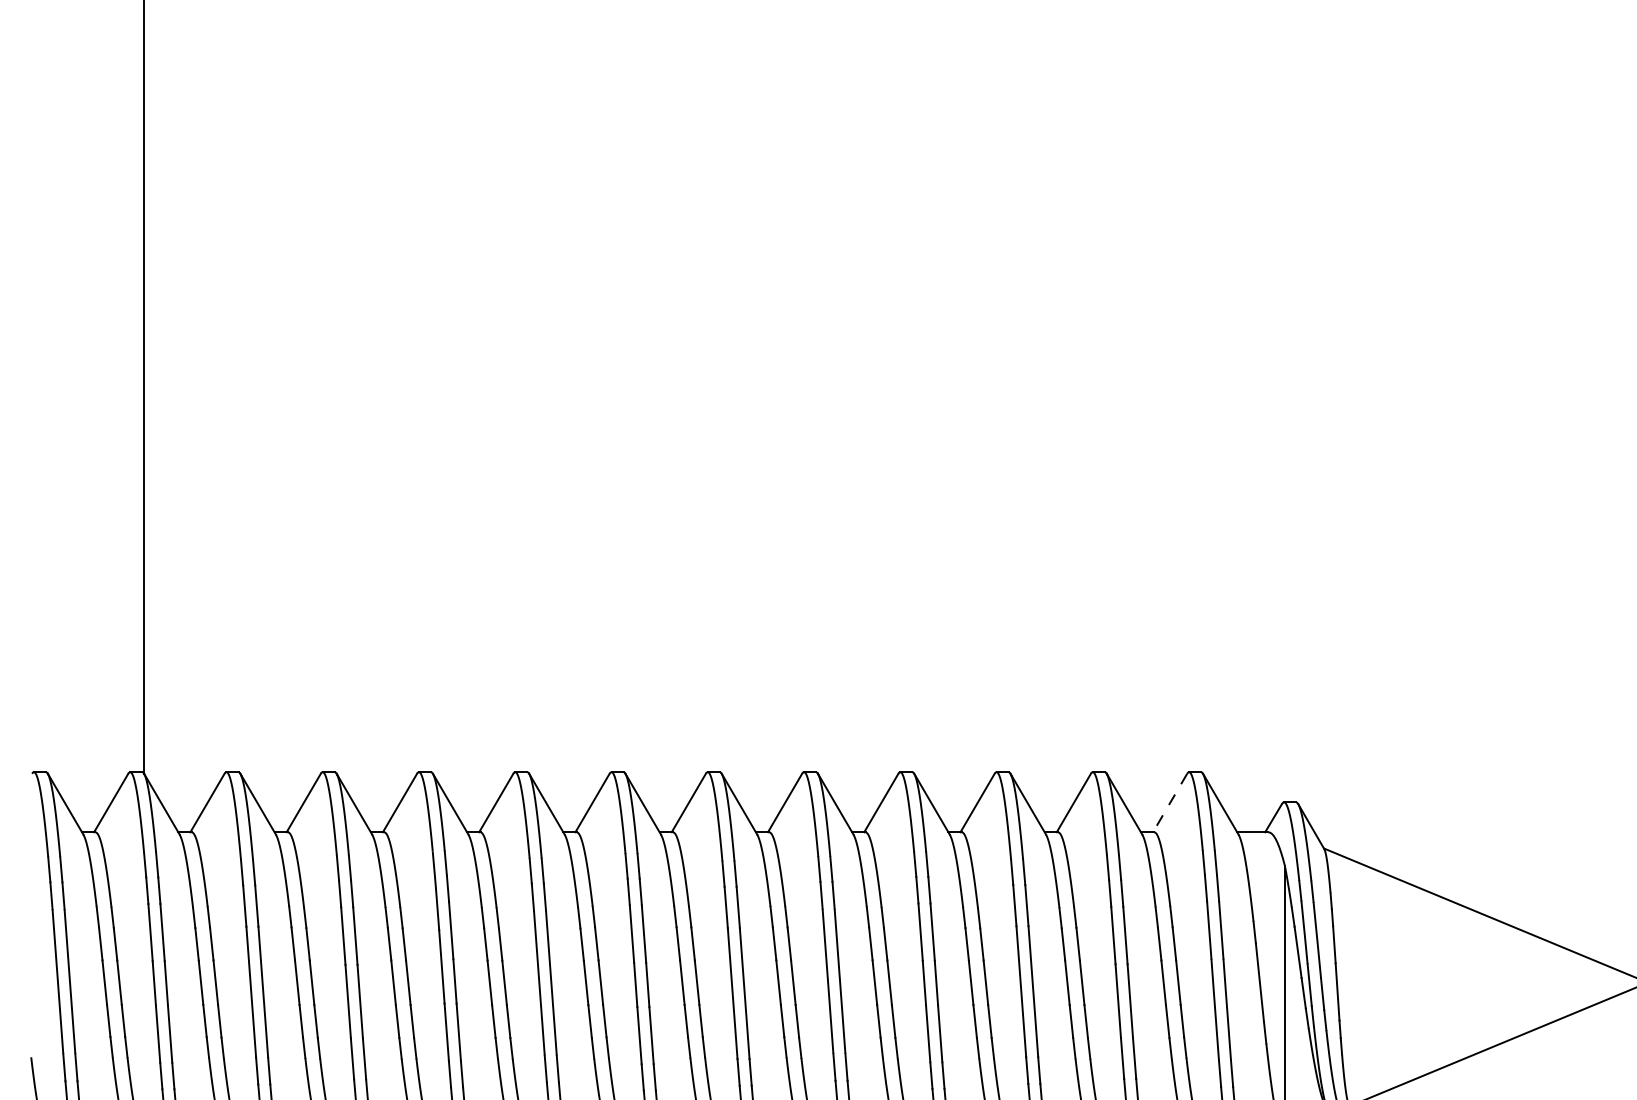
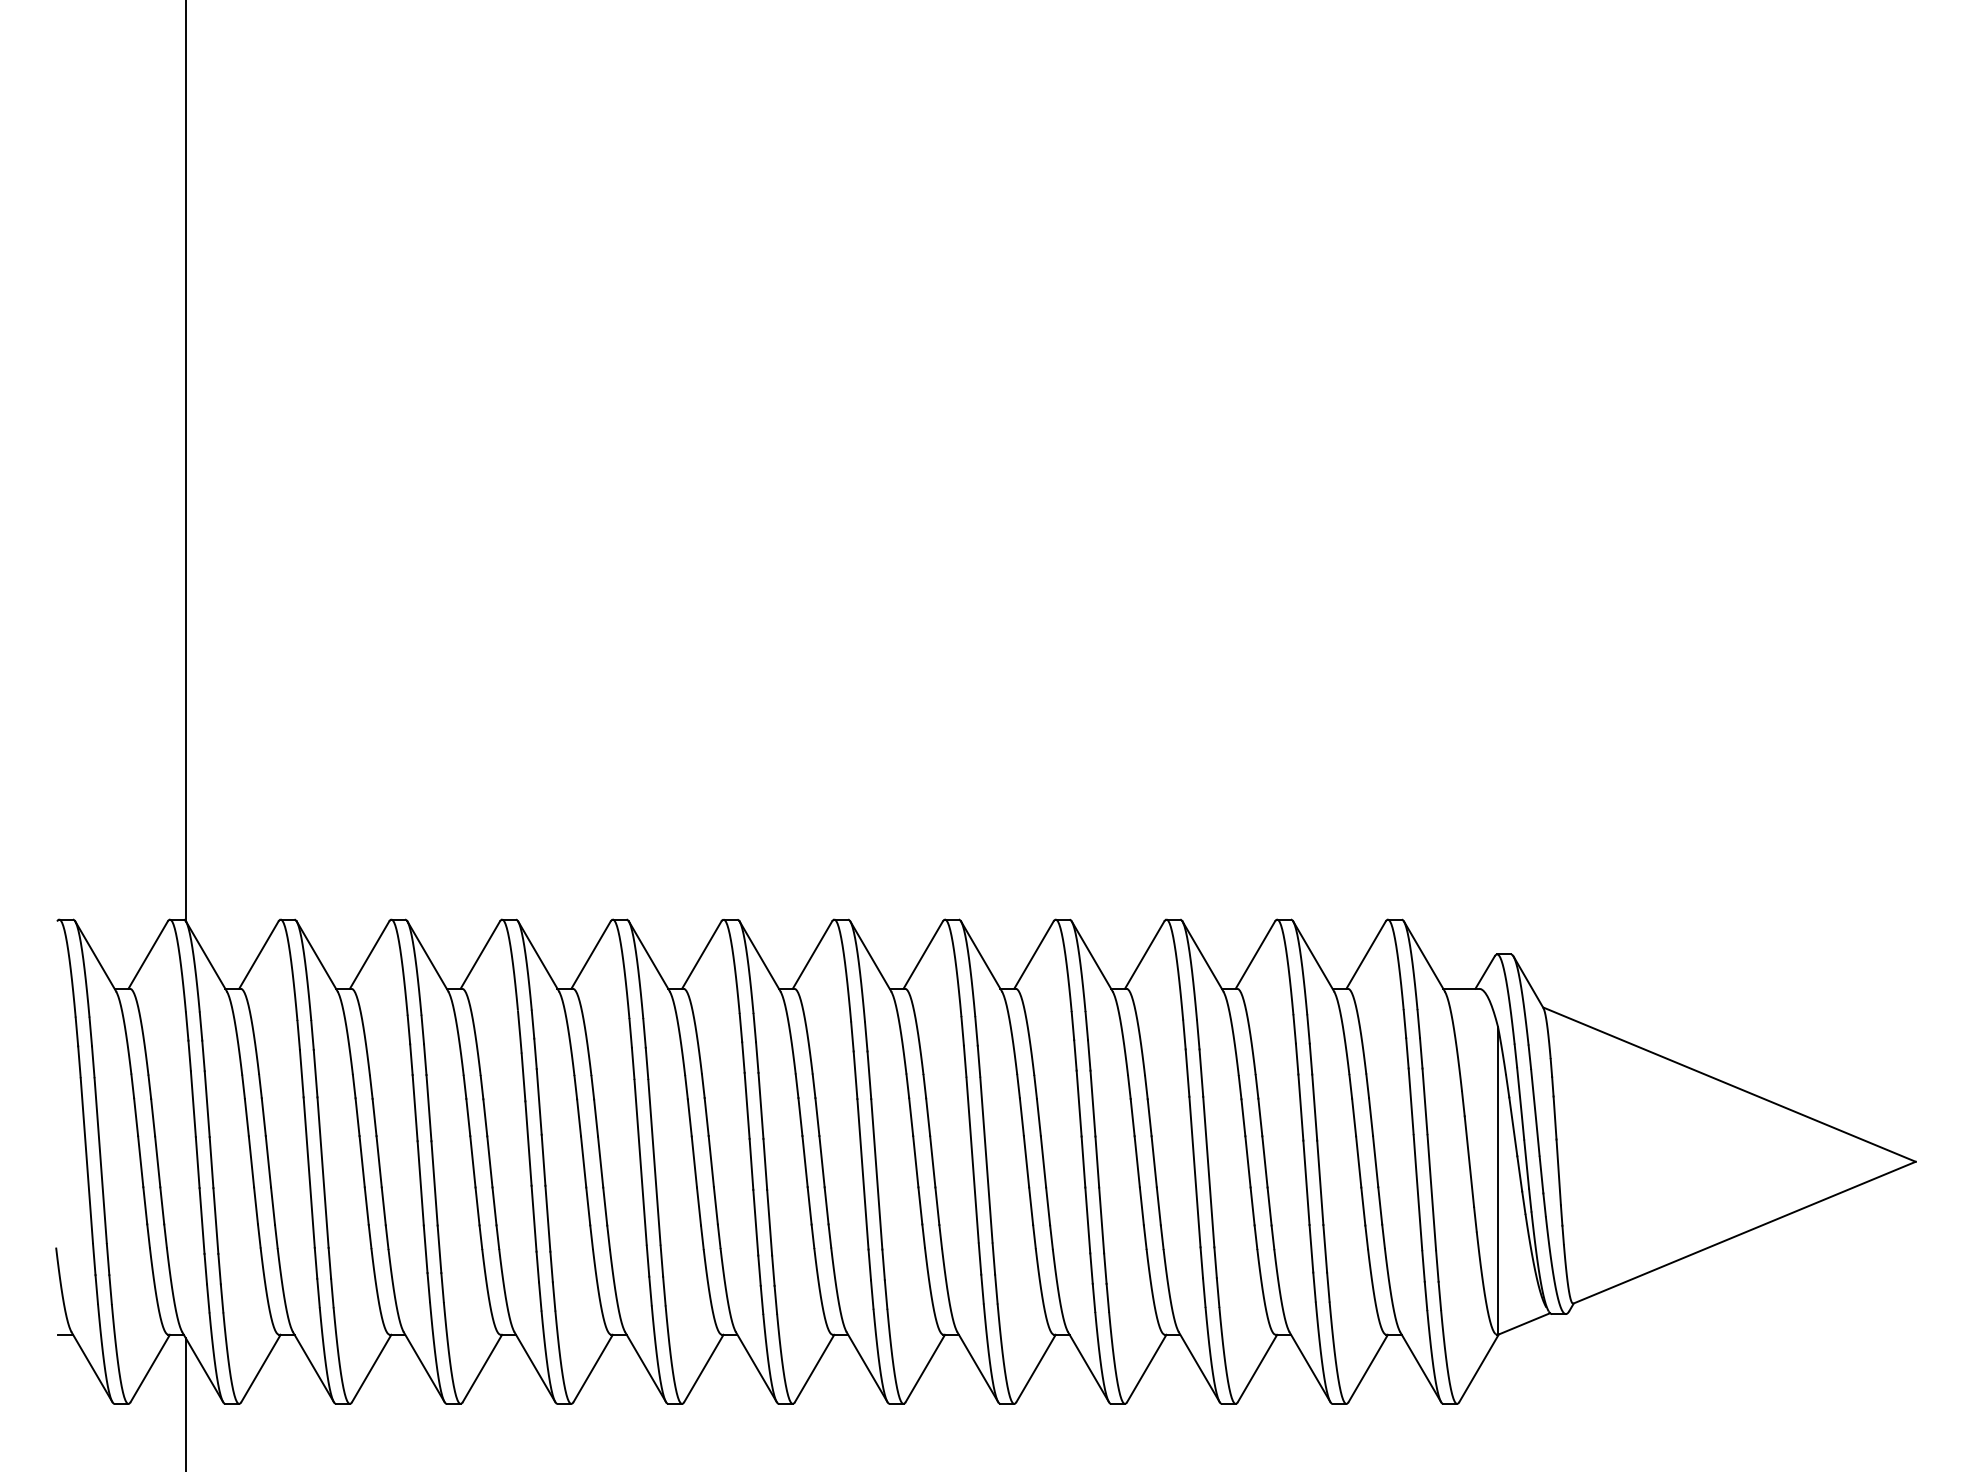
line: (1170, 803) -> (1366, 955), dashed -> solid

